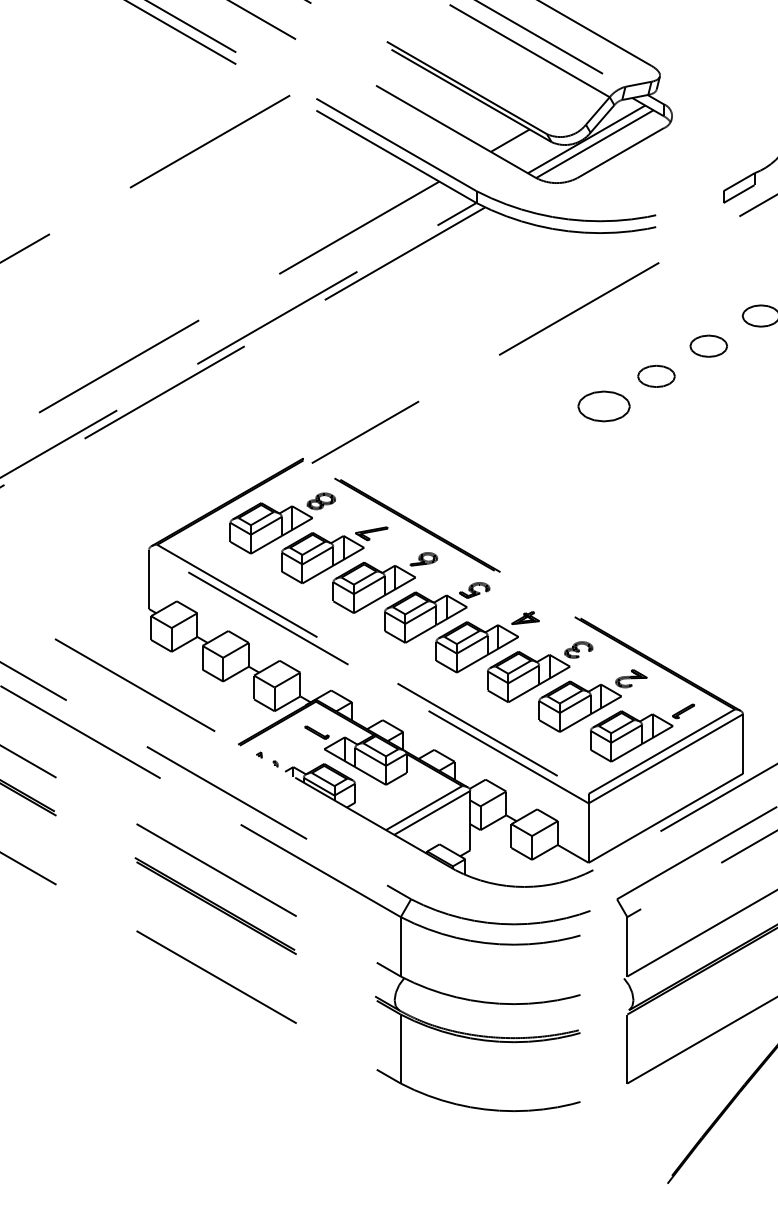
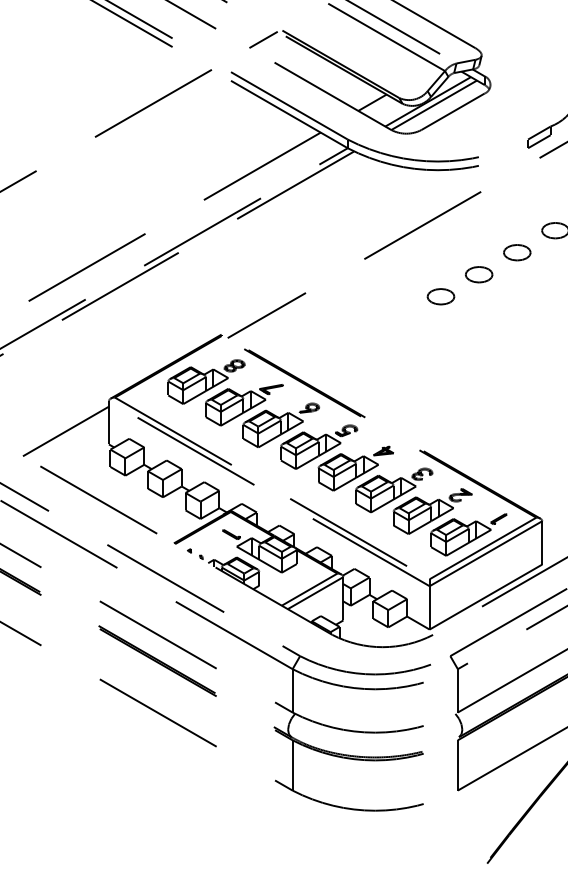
line: (360, 54) -> (263, 39), added
part: (604, 406) -> (441, 296), size x0.71
line: (90, 591) -> (66, 431), added

